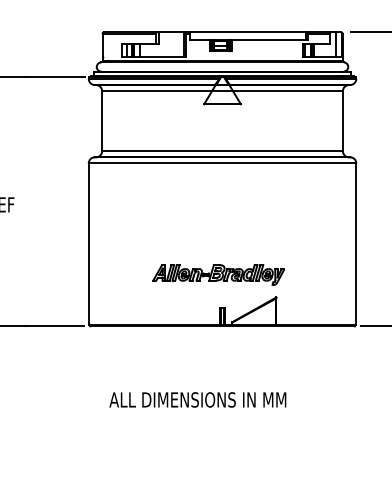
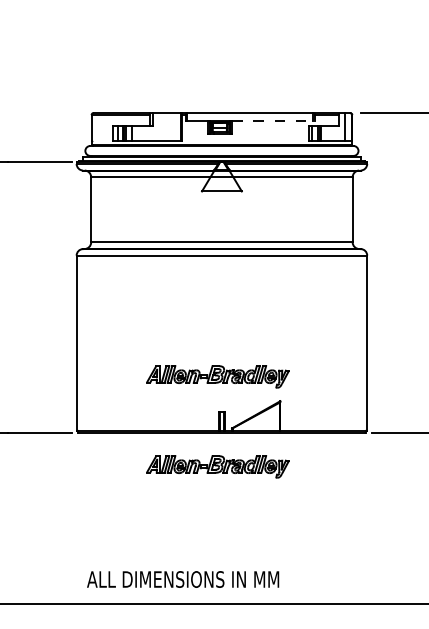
line: (270, 39) -> (274, 121), solid -> dashed
part: (218, 357) -> (217, 466), added
text: (198, 399) -> (183, 579), moved

